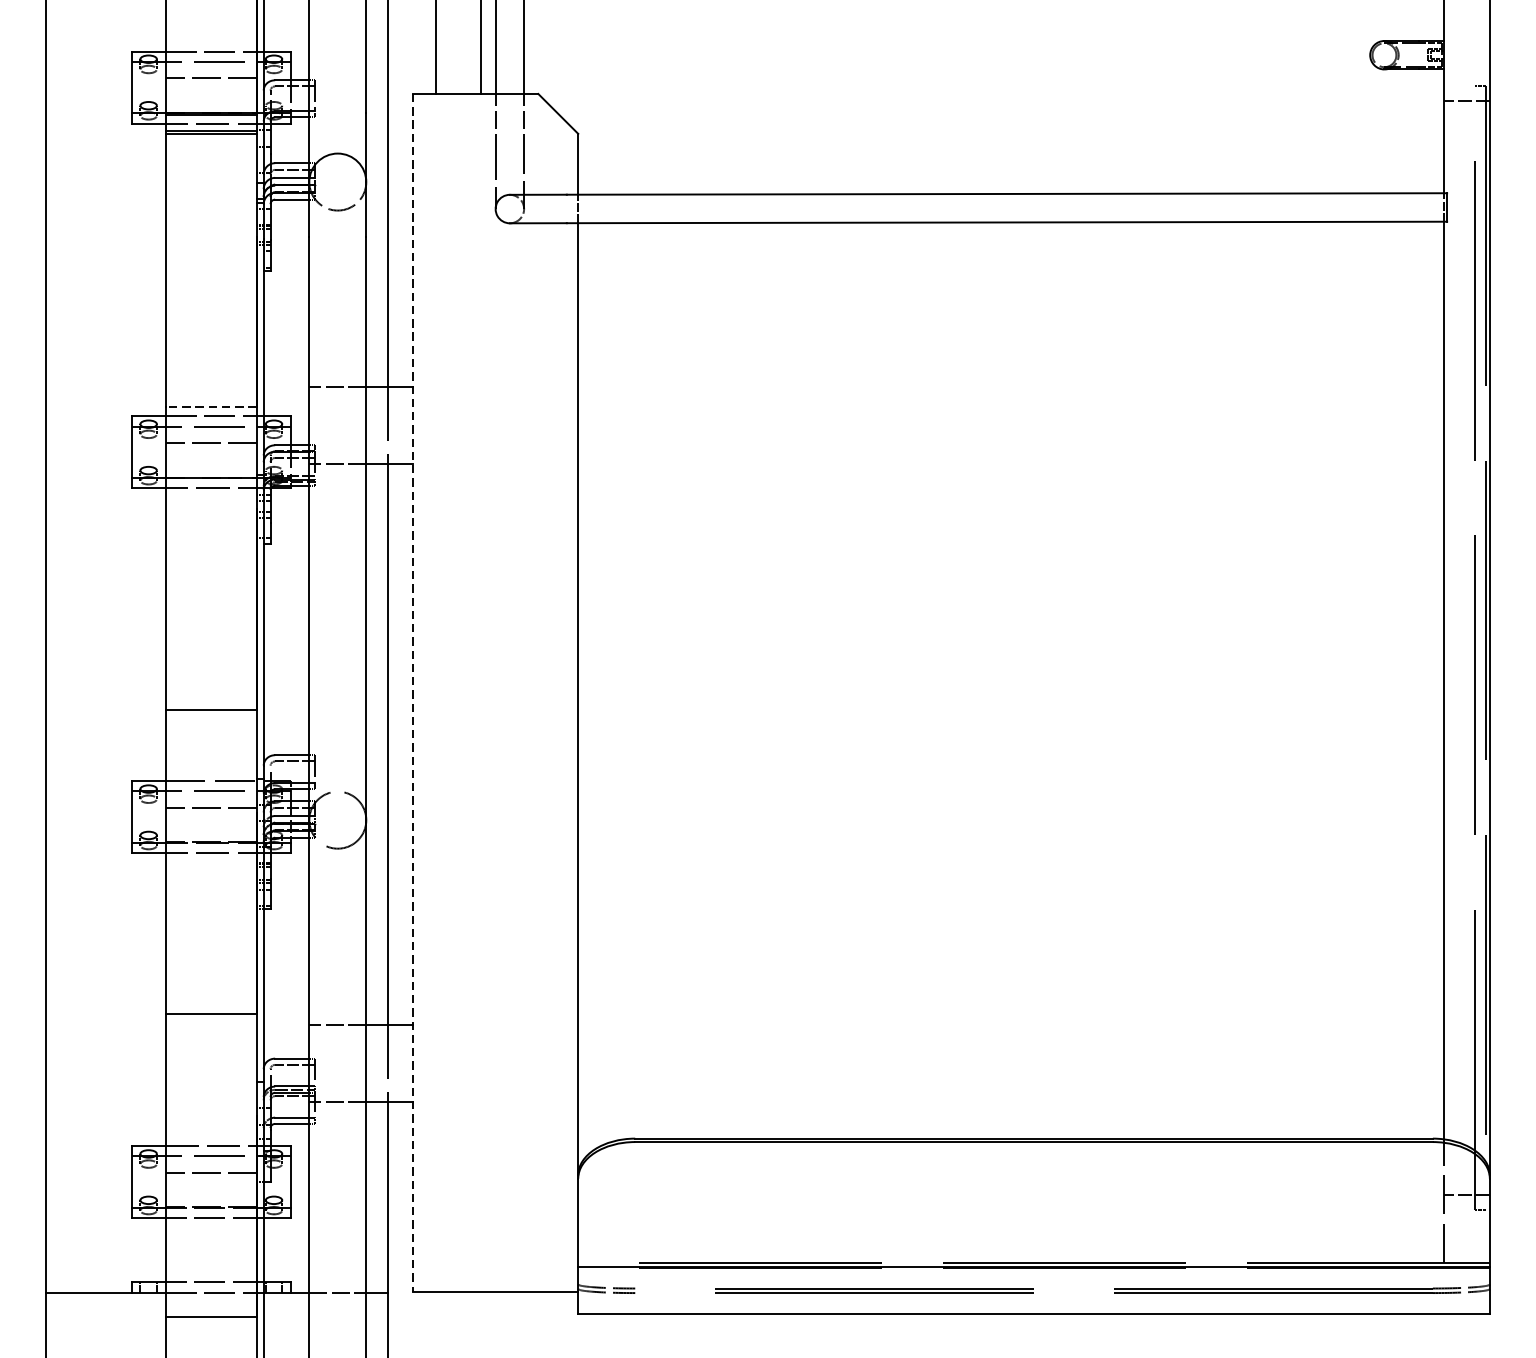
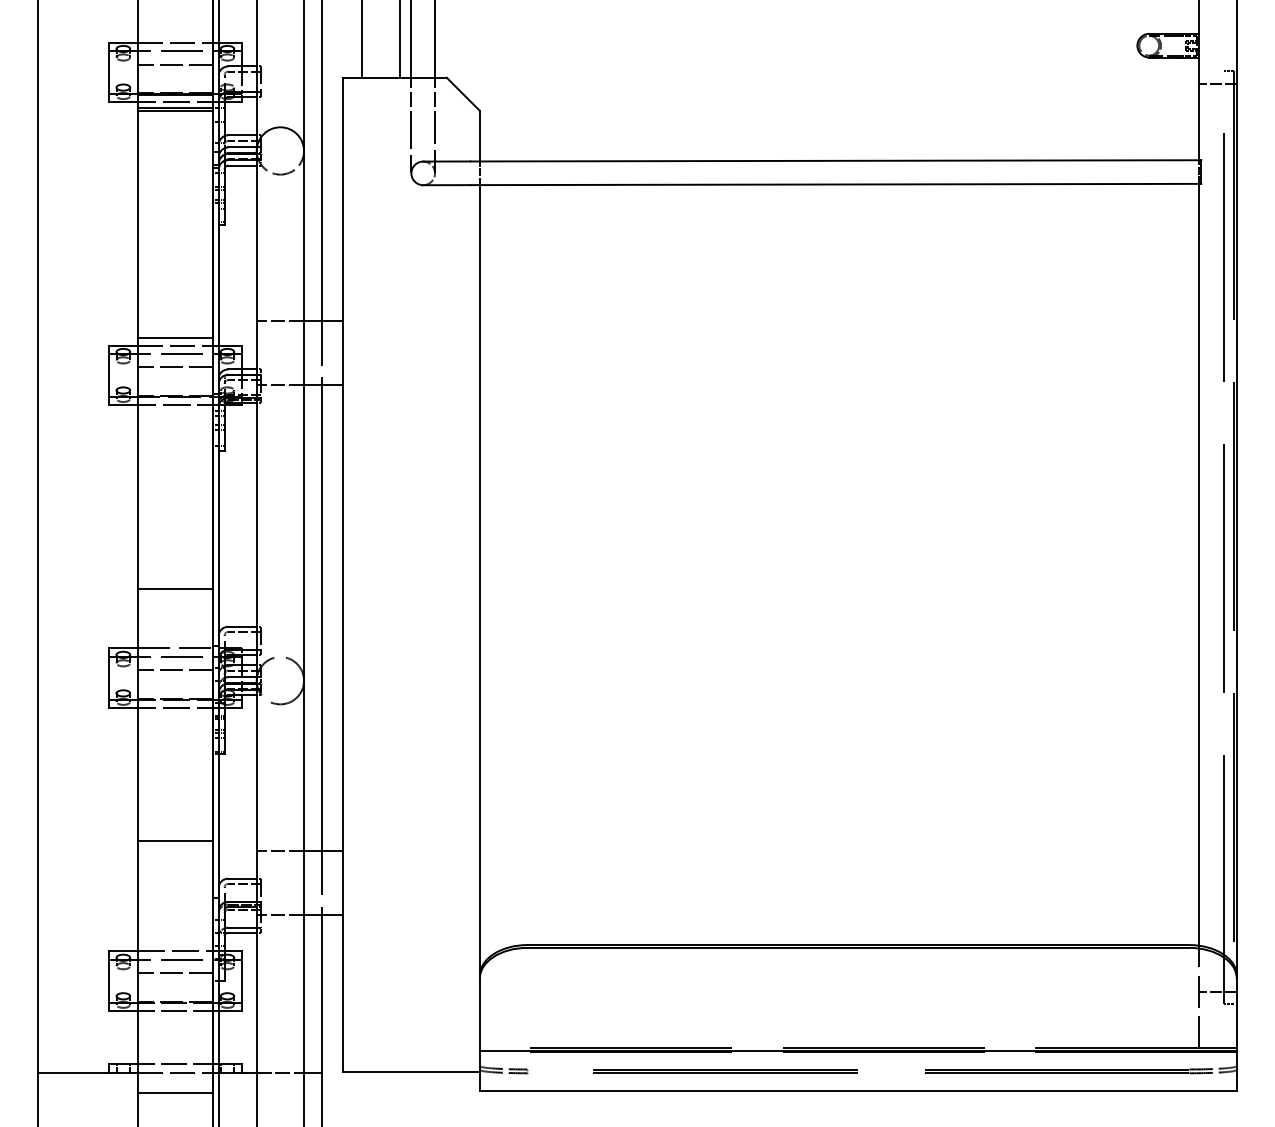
line: (211, 406) -> (175, 337), dashed -> solid
line: (412, 693) -> (342, 575), dashed -> solid

